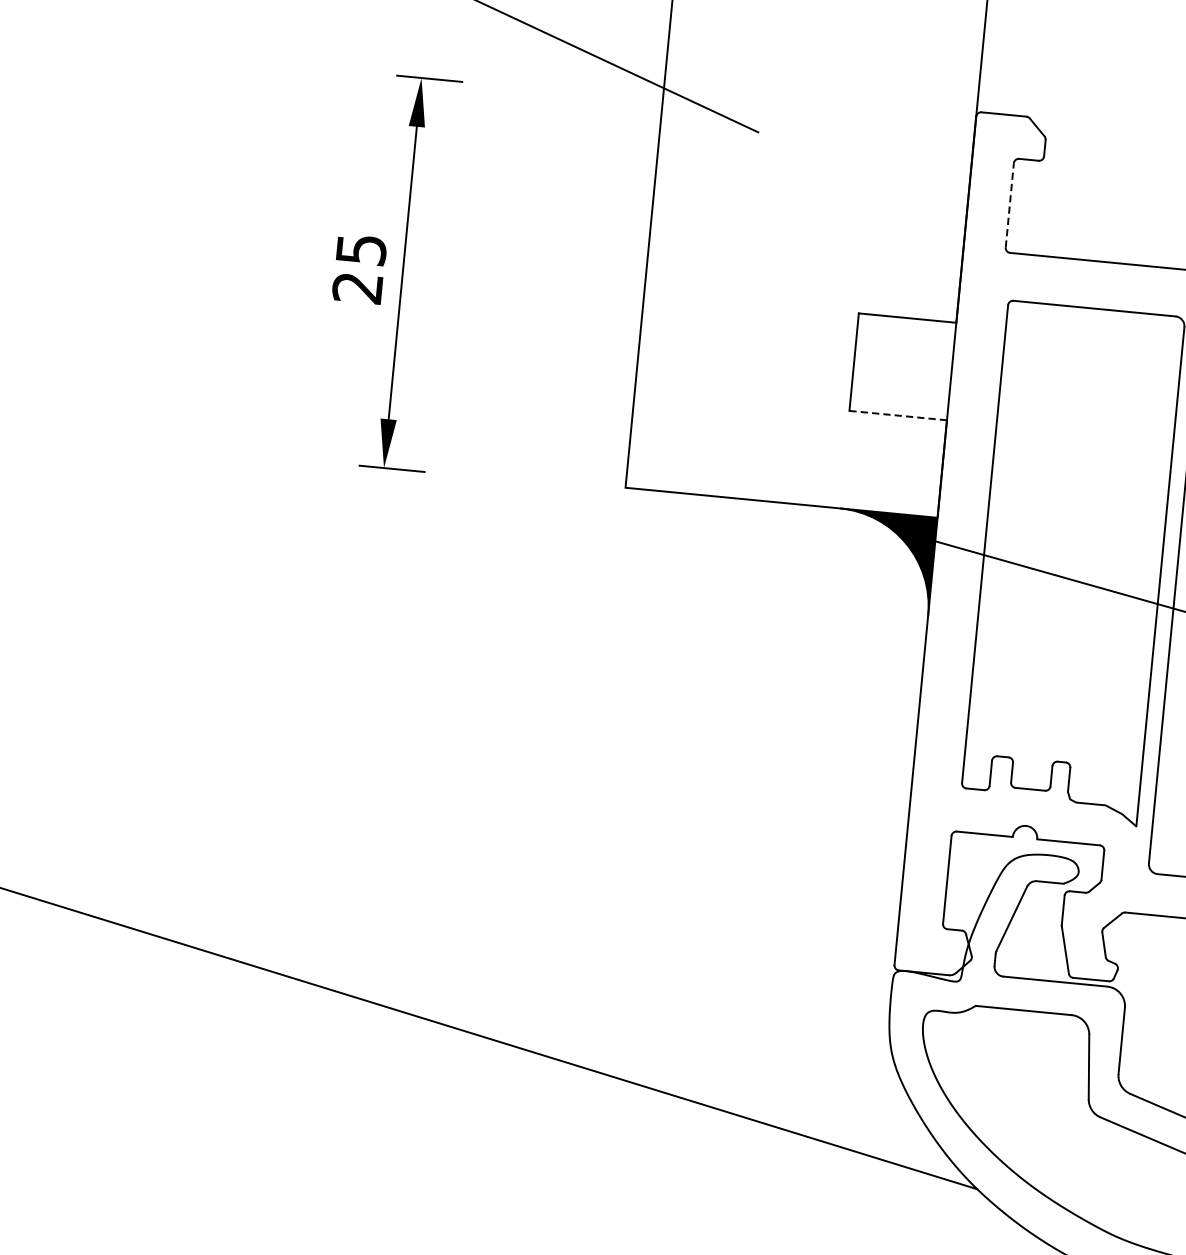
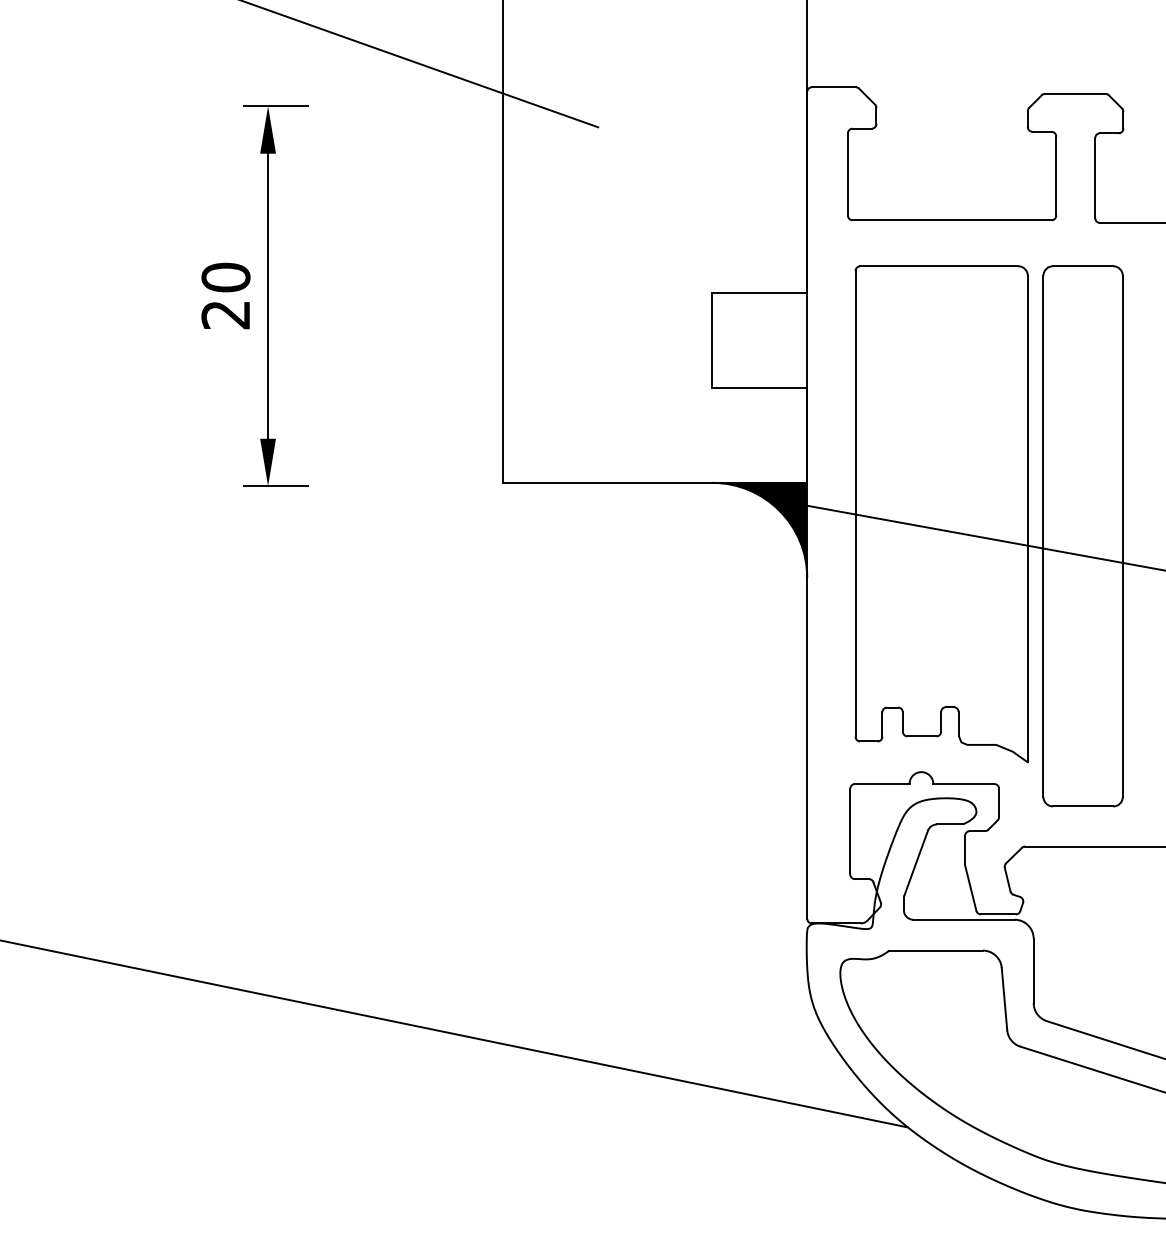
line: (1009, 205) -> (847, 174), dashed -> solid
text: (360, 249) -> (225, 277), 25 -> 20
line: (898, 415) -> (759, 387), dashed -> solid

